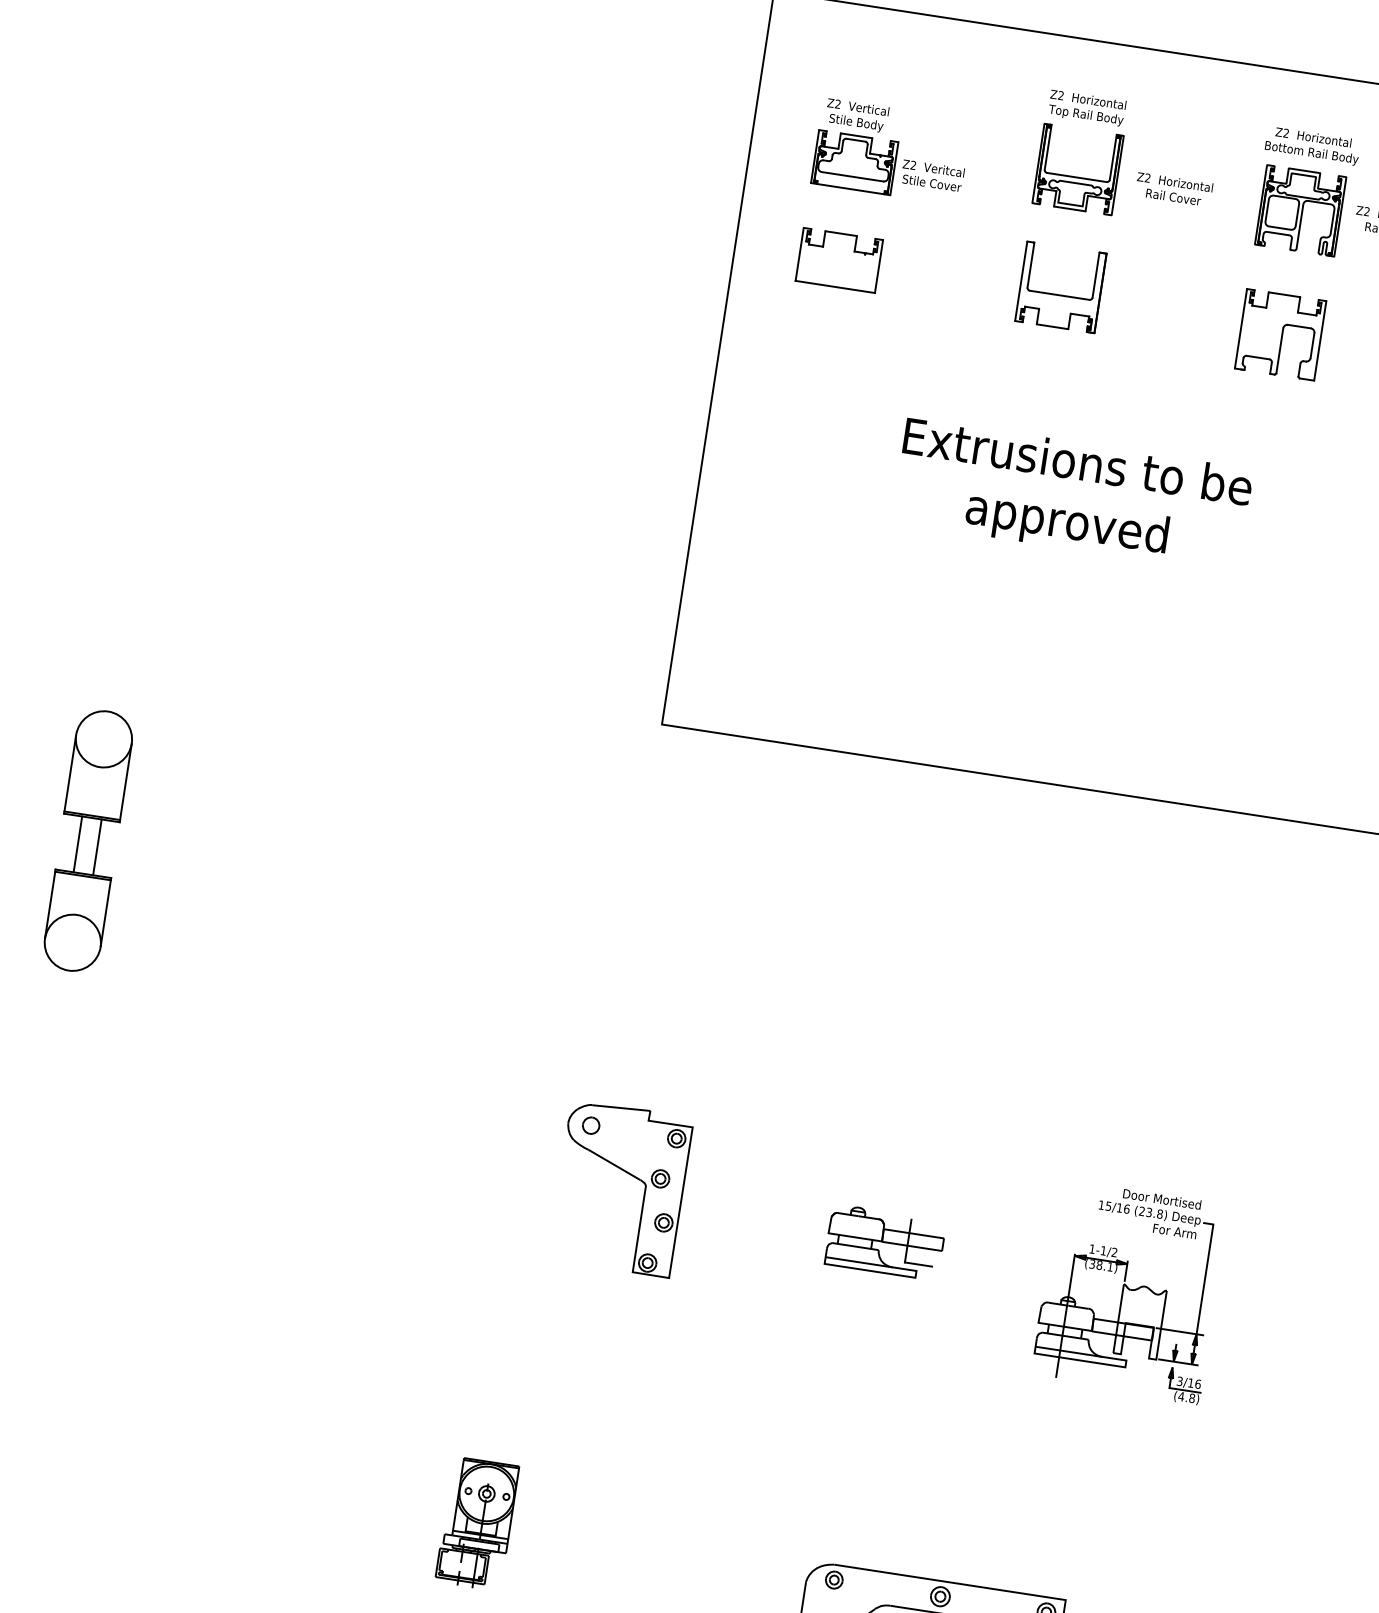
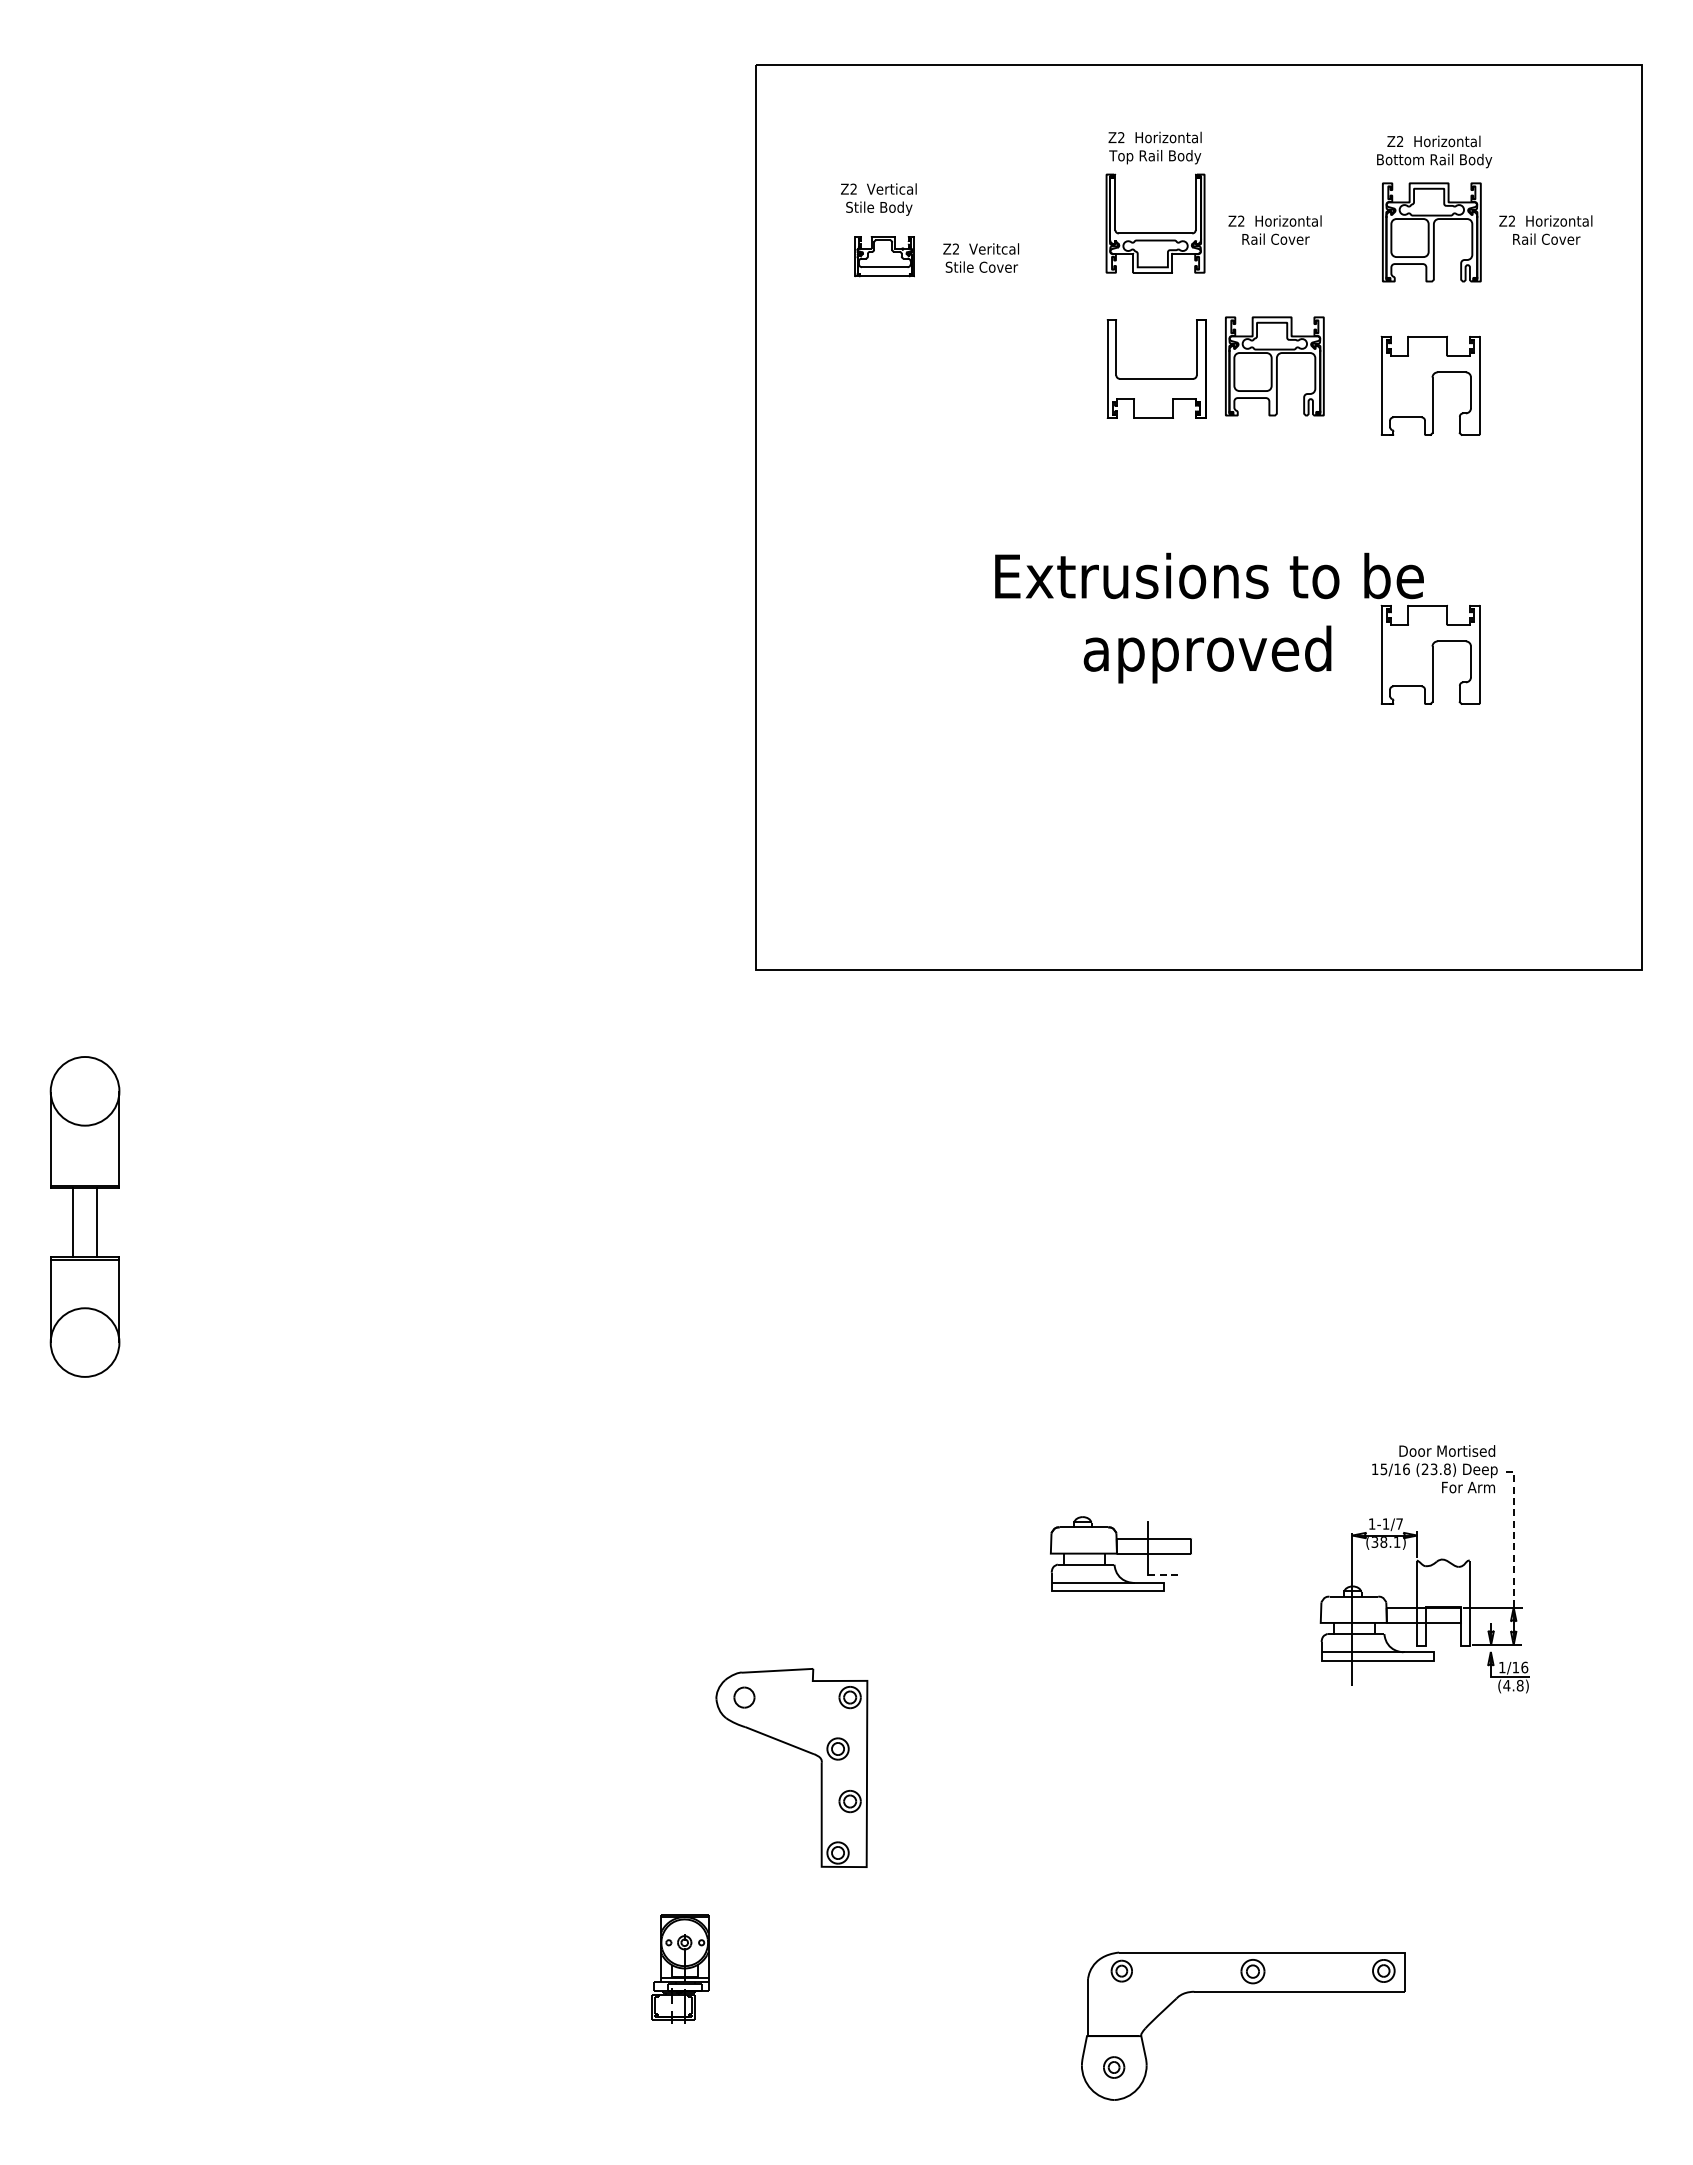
part: (854, 162) -> (884, 256), size x0.6
part: (838, 260) -> (883, 377), removed
part: (1156, 299) -> (1274, 366), added
part: (1247, 552) -> (1430, 654), added
part: (628, 1174) -> (798, 1749), moved
text: (1114, 1252) -> (1399, 1523), 1-1/2 -> 1-1/7
line: (918, 1264) -> (1165, 1574), solid -> dashed
line: (1205, 1273) -> (1513, 1532), solid -> dashed
text: (1180, 1381) -> (1502, 1667), 3/16 -> 1/16
part: (477, 1524) -> (680, 1969), size x0.7

